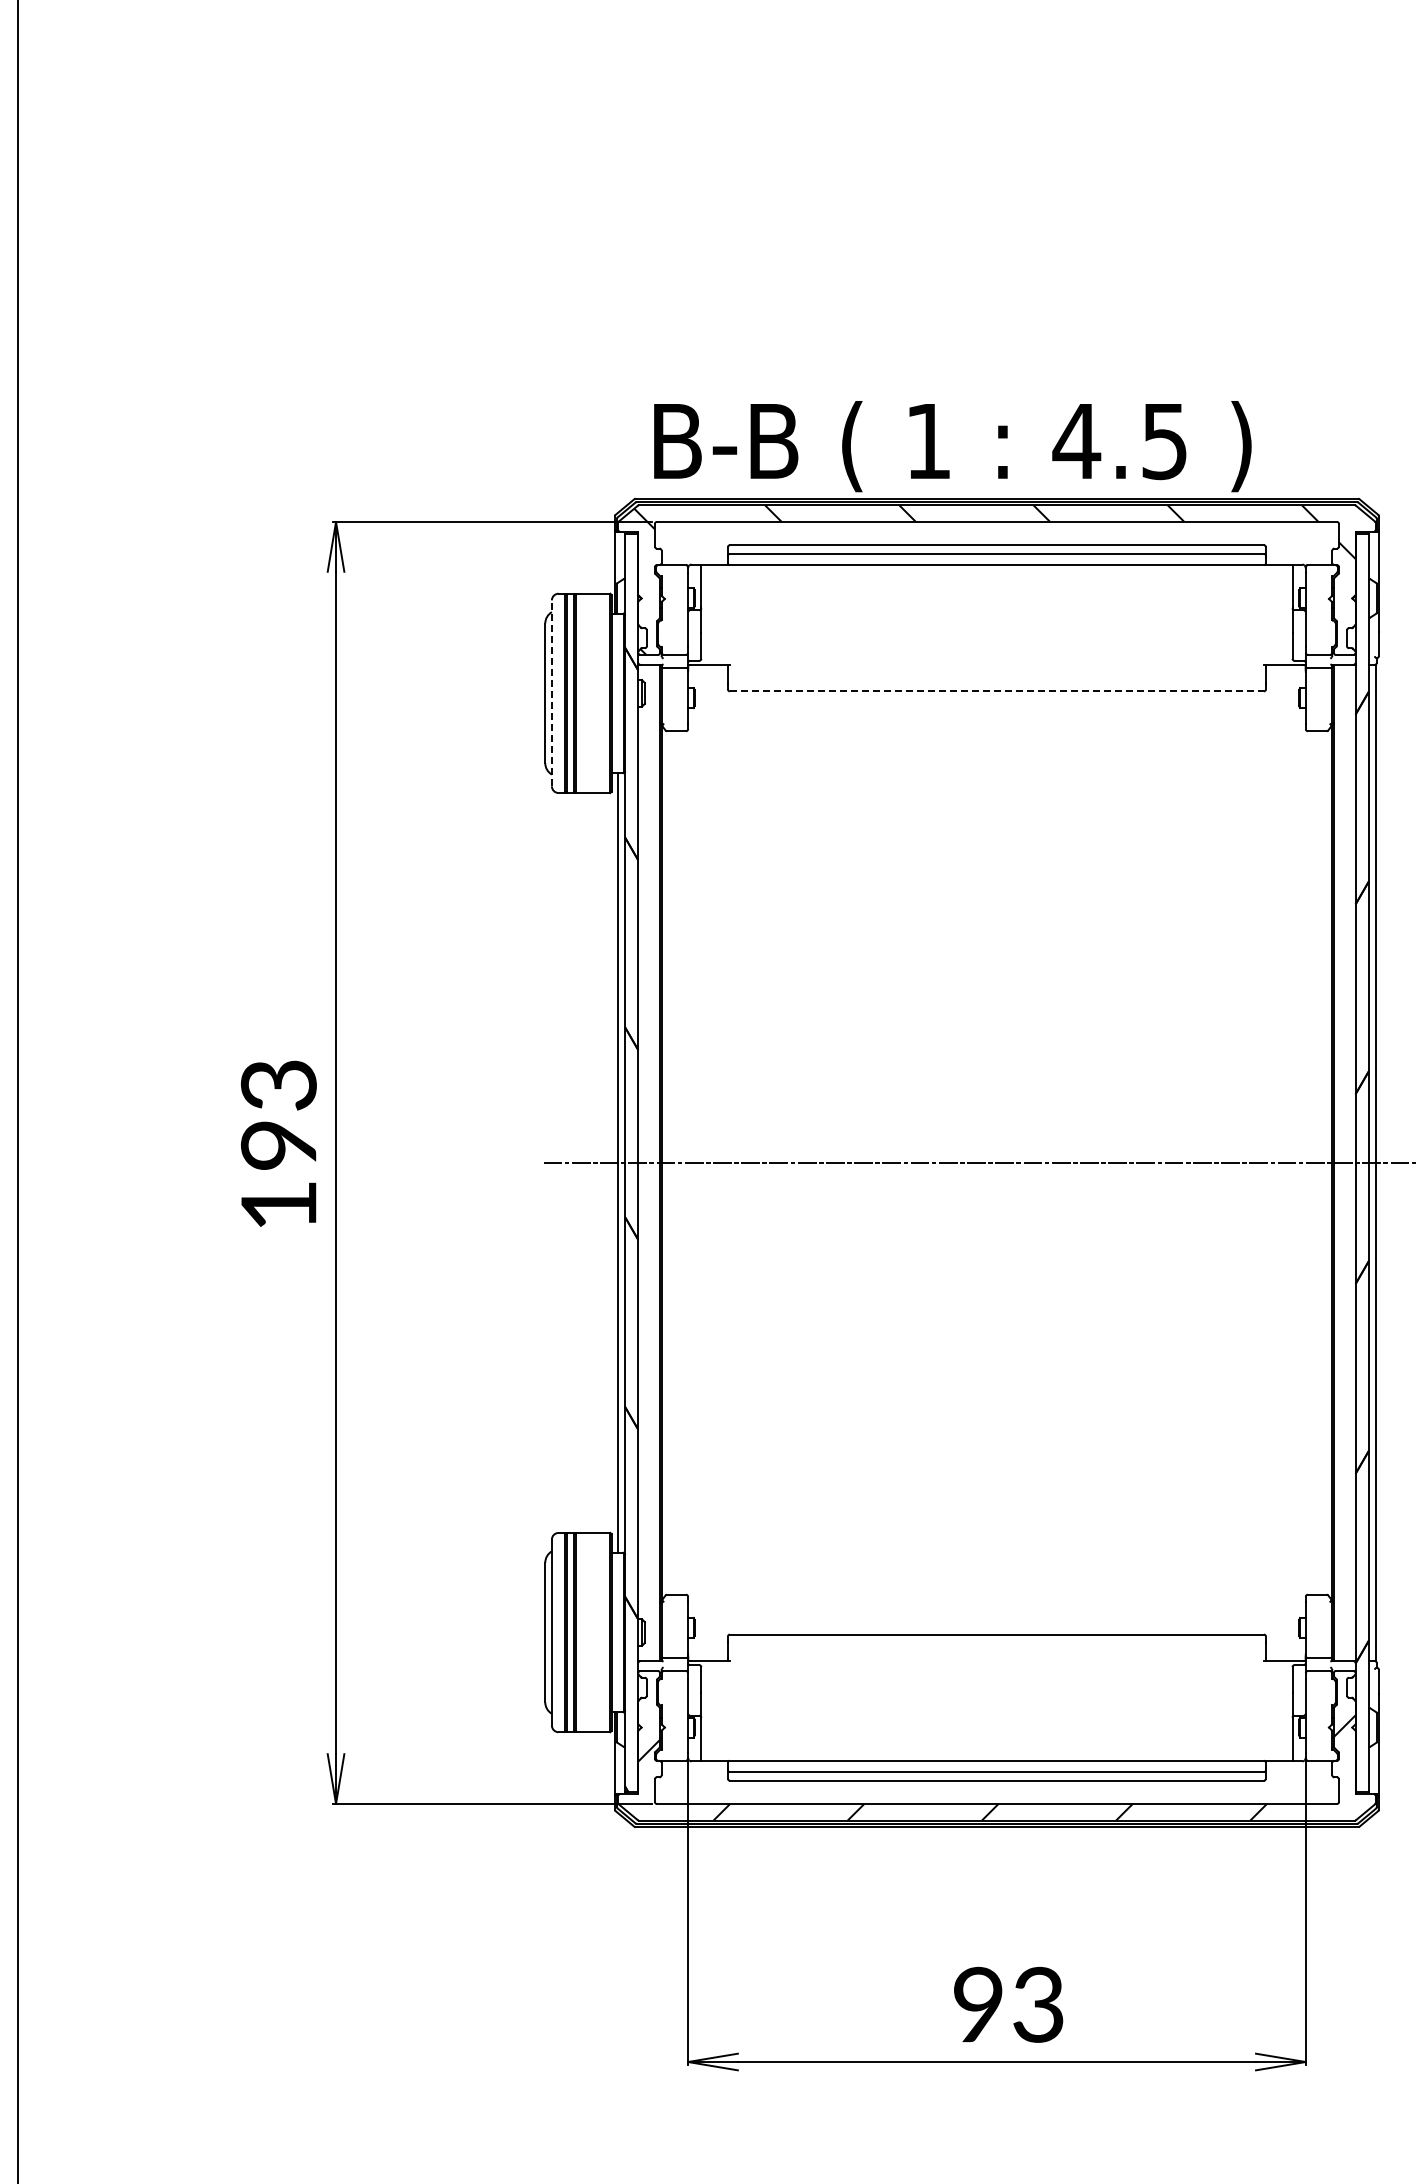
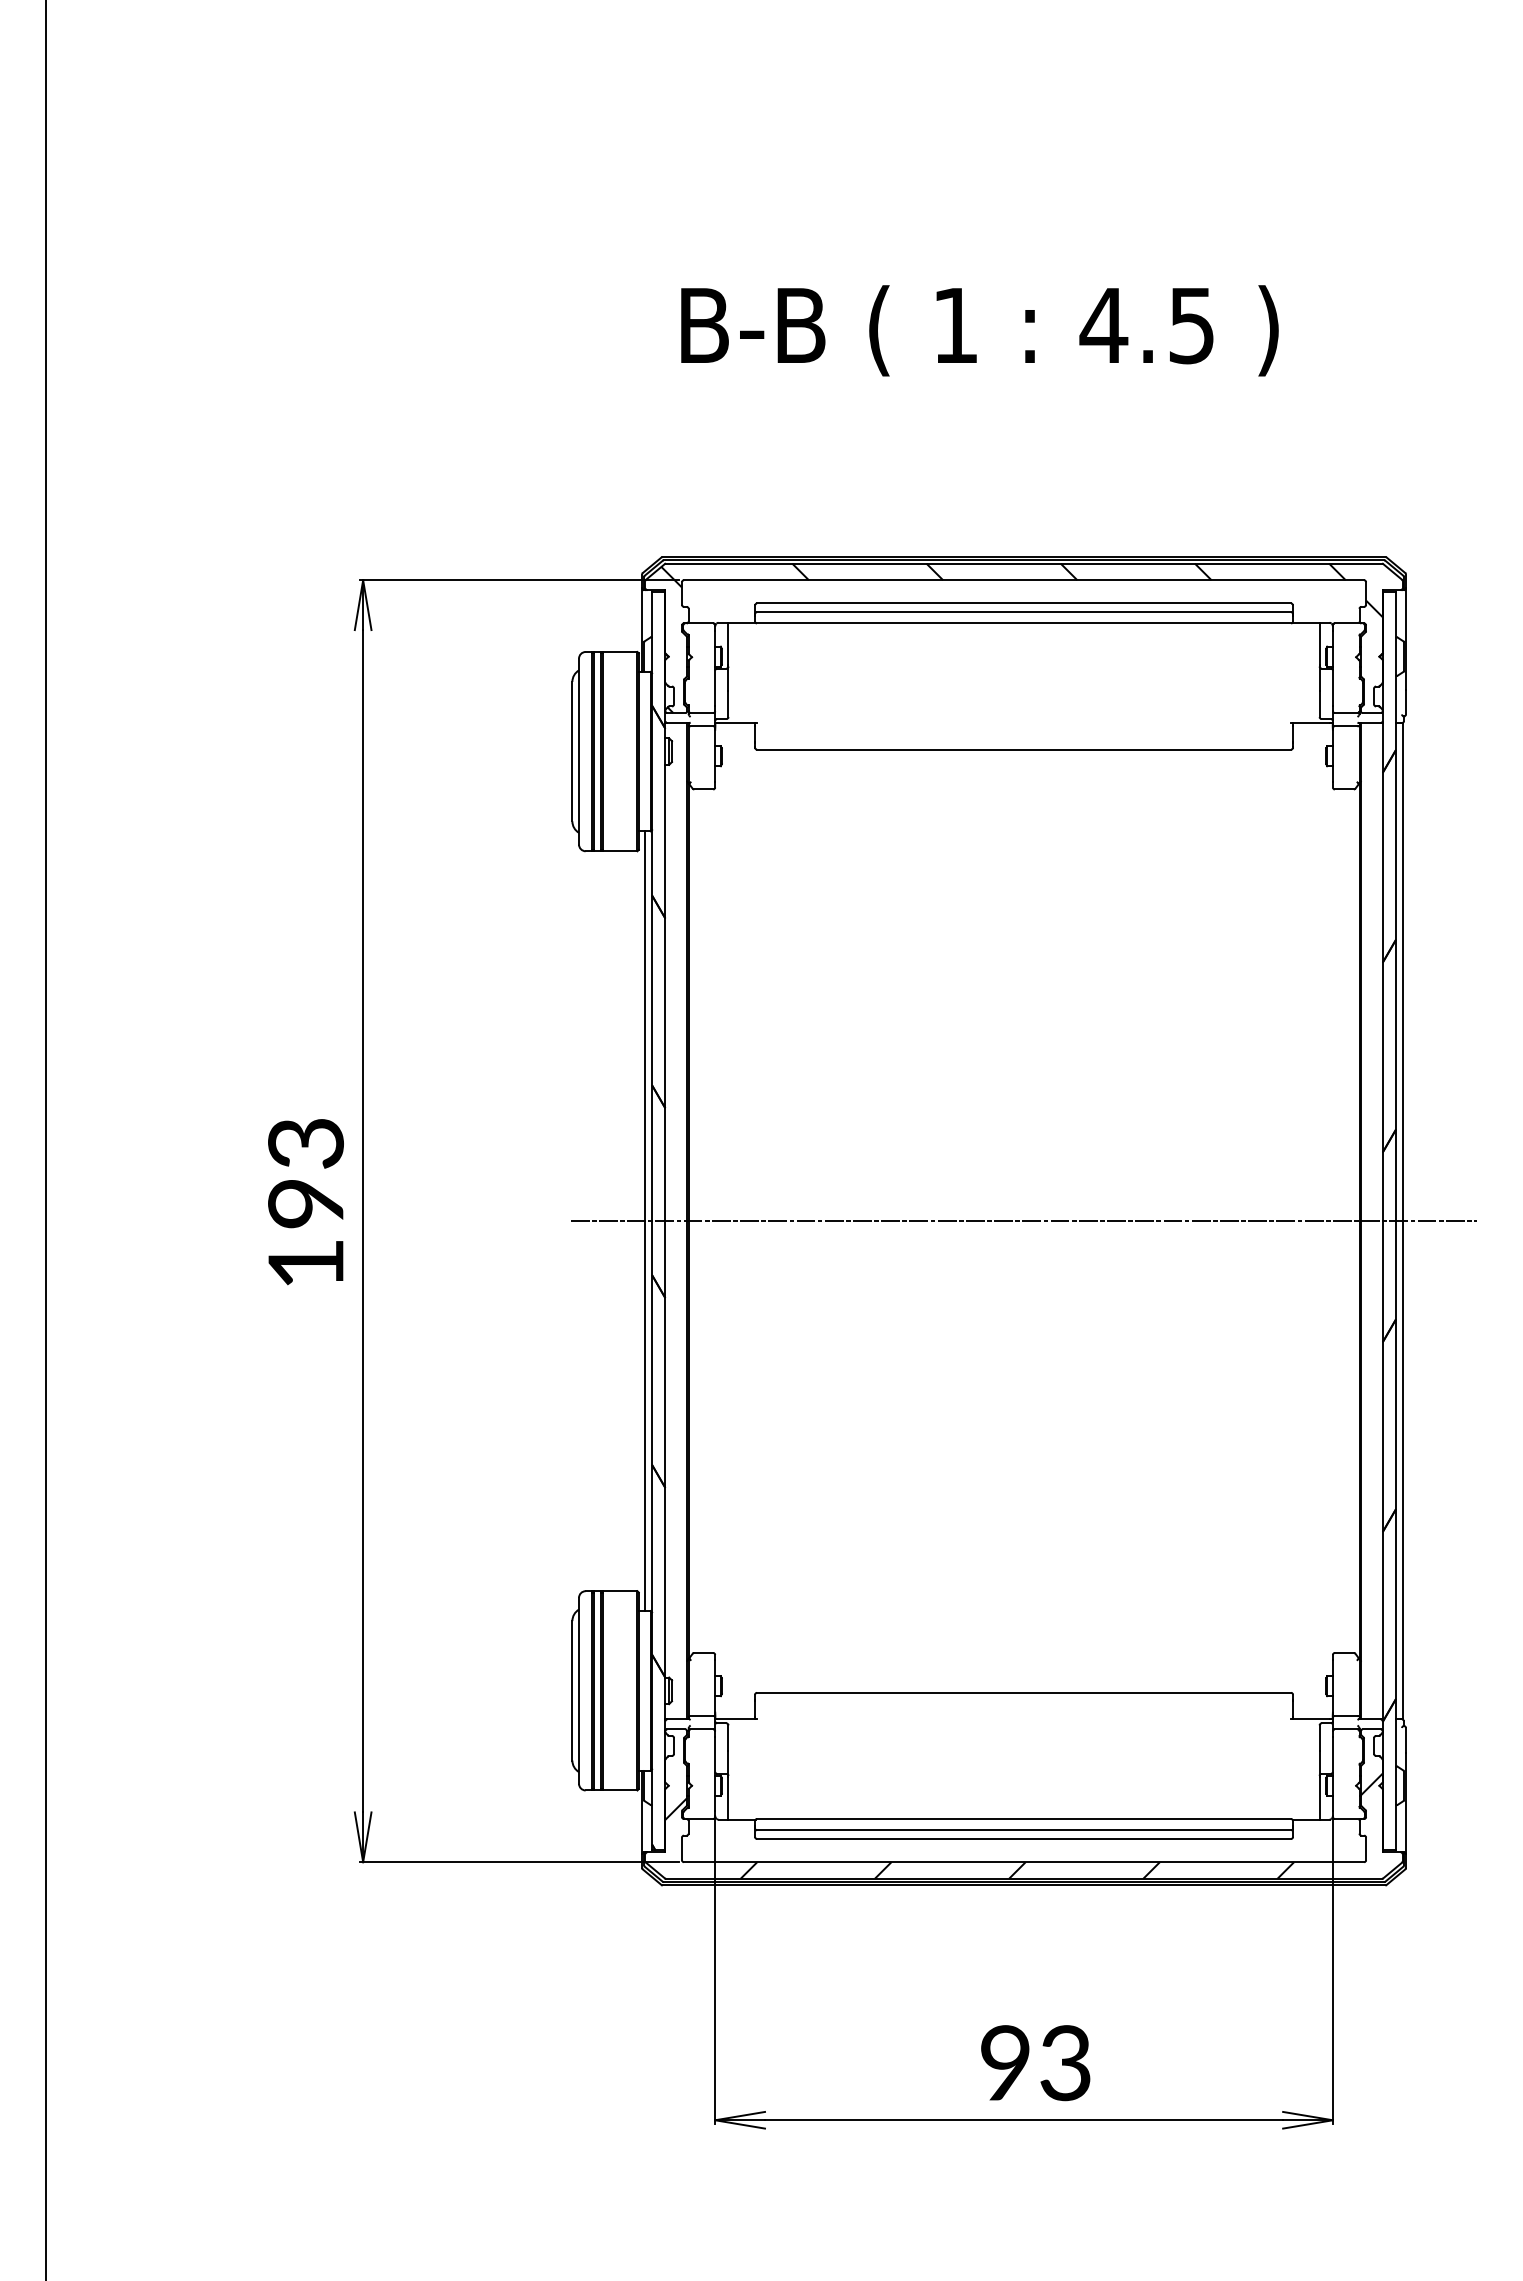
text: (952, 446) -> (979, 330), moved
line: (997, 691) -> (1024, 749), dashed -> solid
line: (552, 693) -> (579, 751), dashed -> solid

